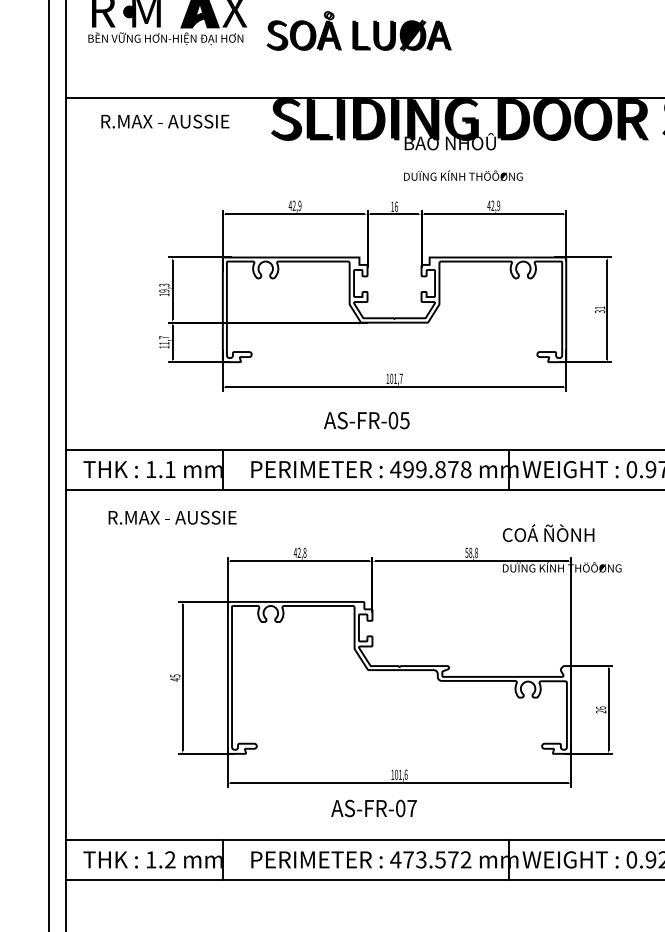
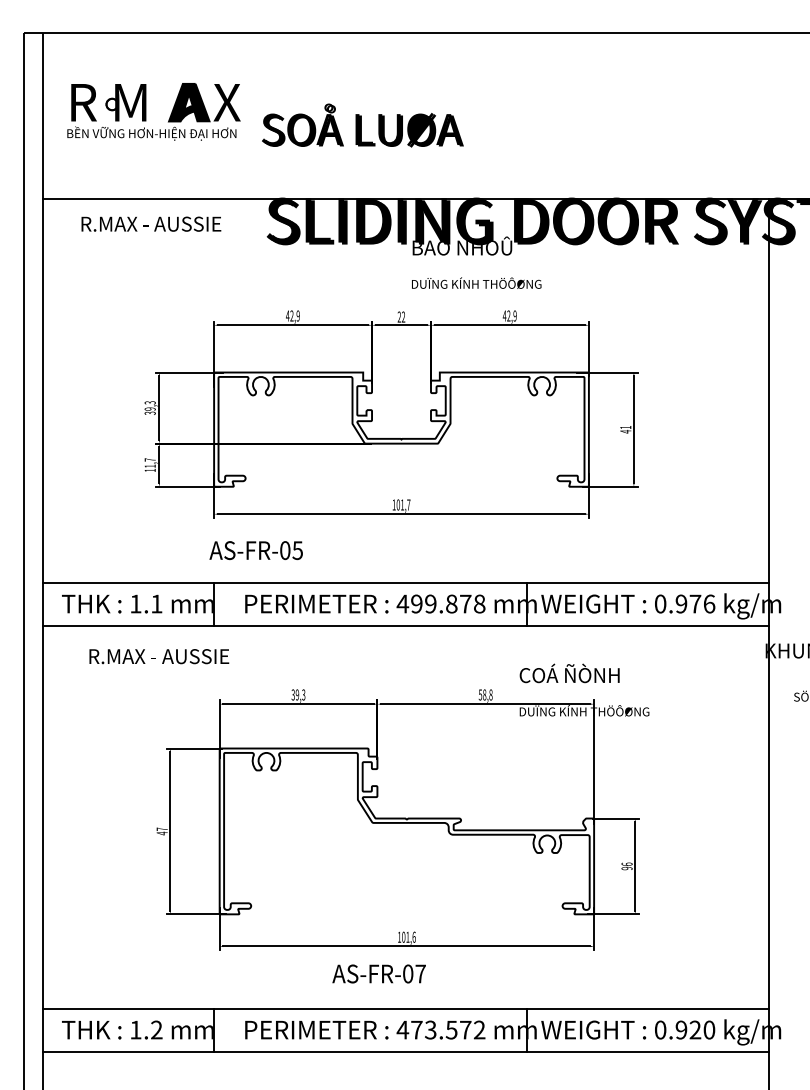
fill: (128, 11) -> (111, 104), removed
text: (394, 206) -> (401, 316), 16 -> 22
text: (163, 294) -> (149, 412), 19,3 -> 39,3
text: (599, 311) -> (625, 431), 31 -> 41
text: (366, 420) -> (255, 550), moved
text: (300, 552) -> (298, 694), 42,8 -> 39,3
text: (174, 676) -> (161, 829), 45 -> 47
text: (601, 711) -> (627, 868), 26 -> 96

